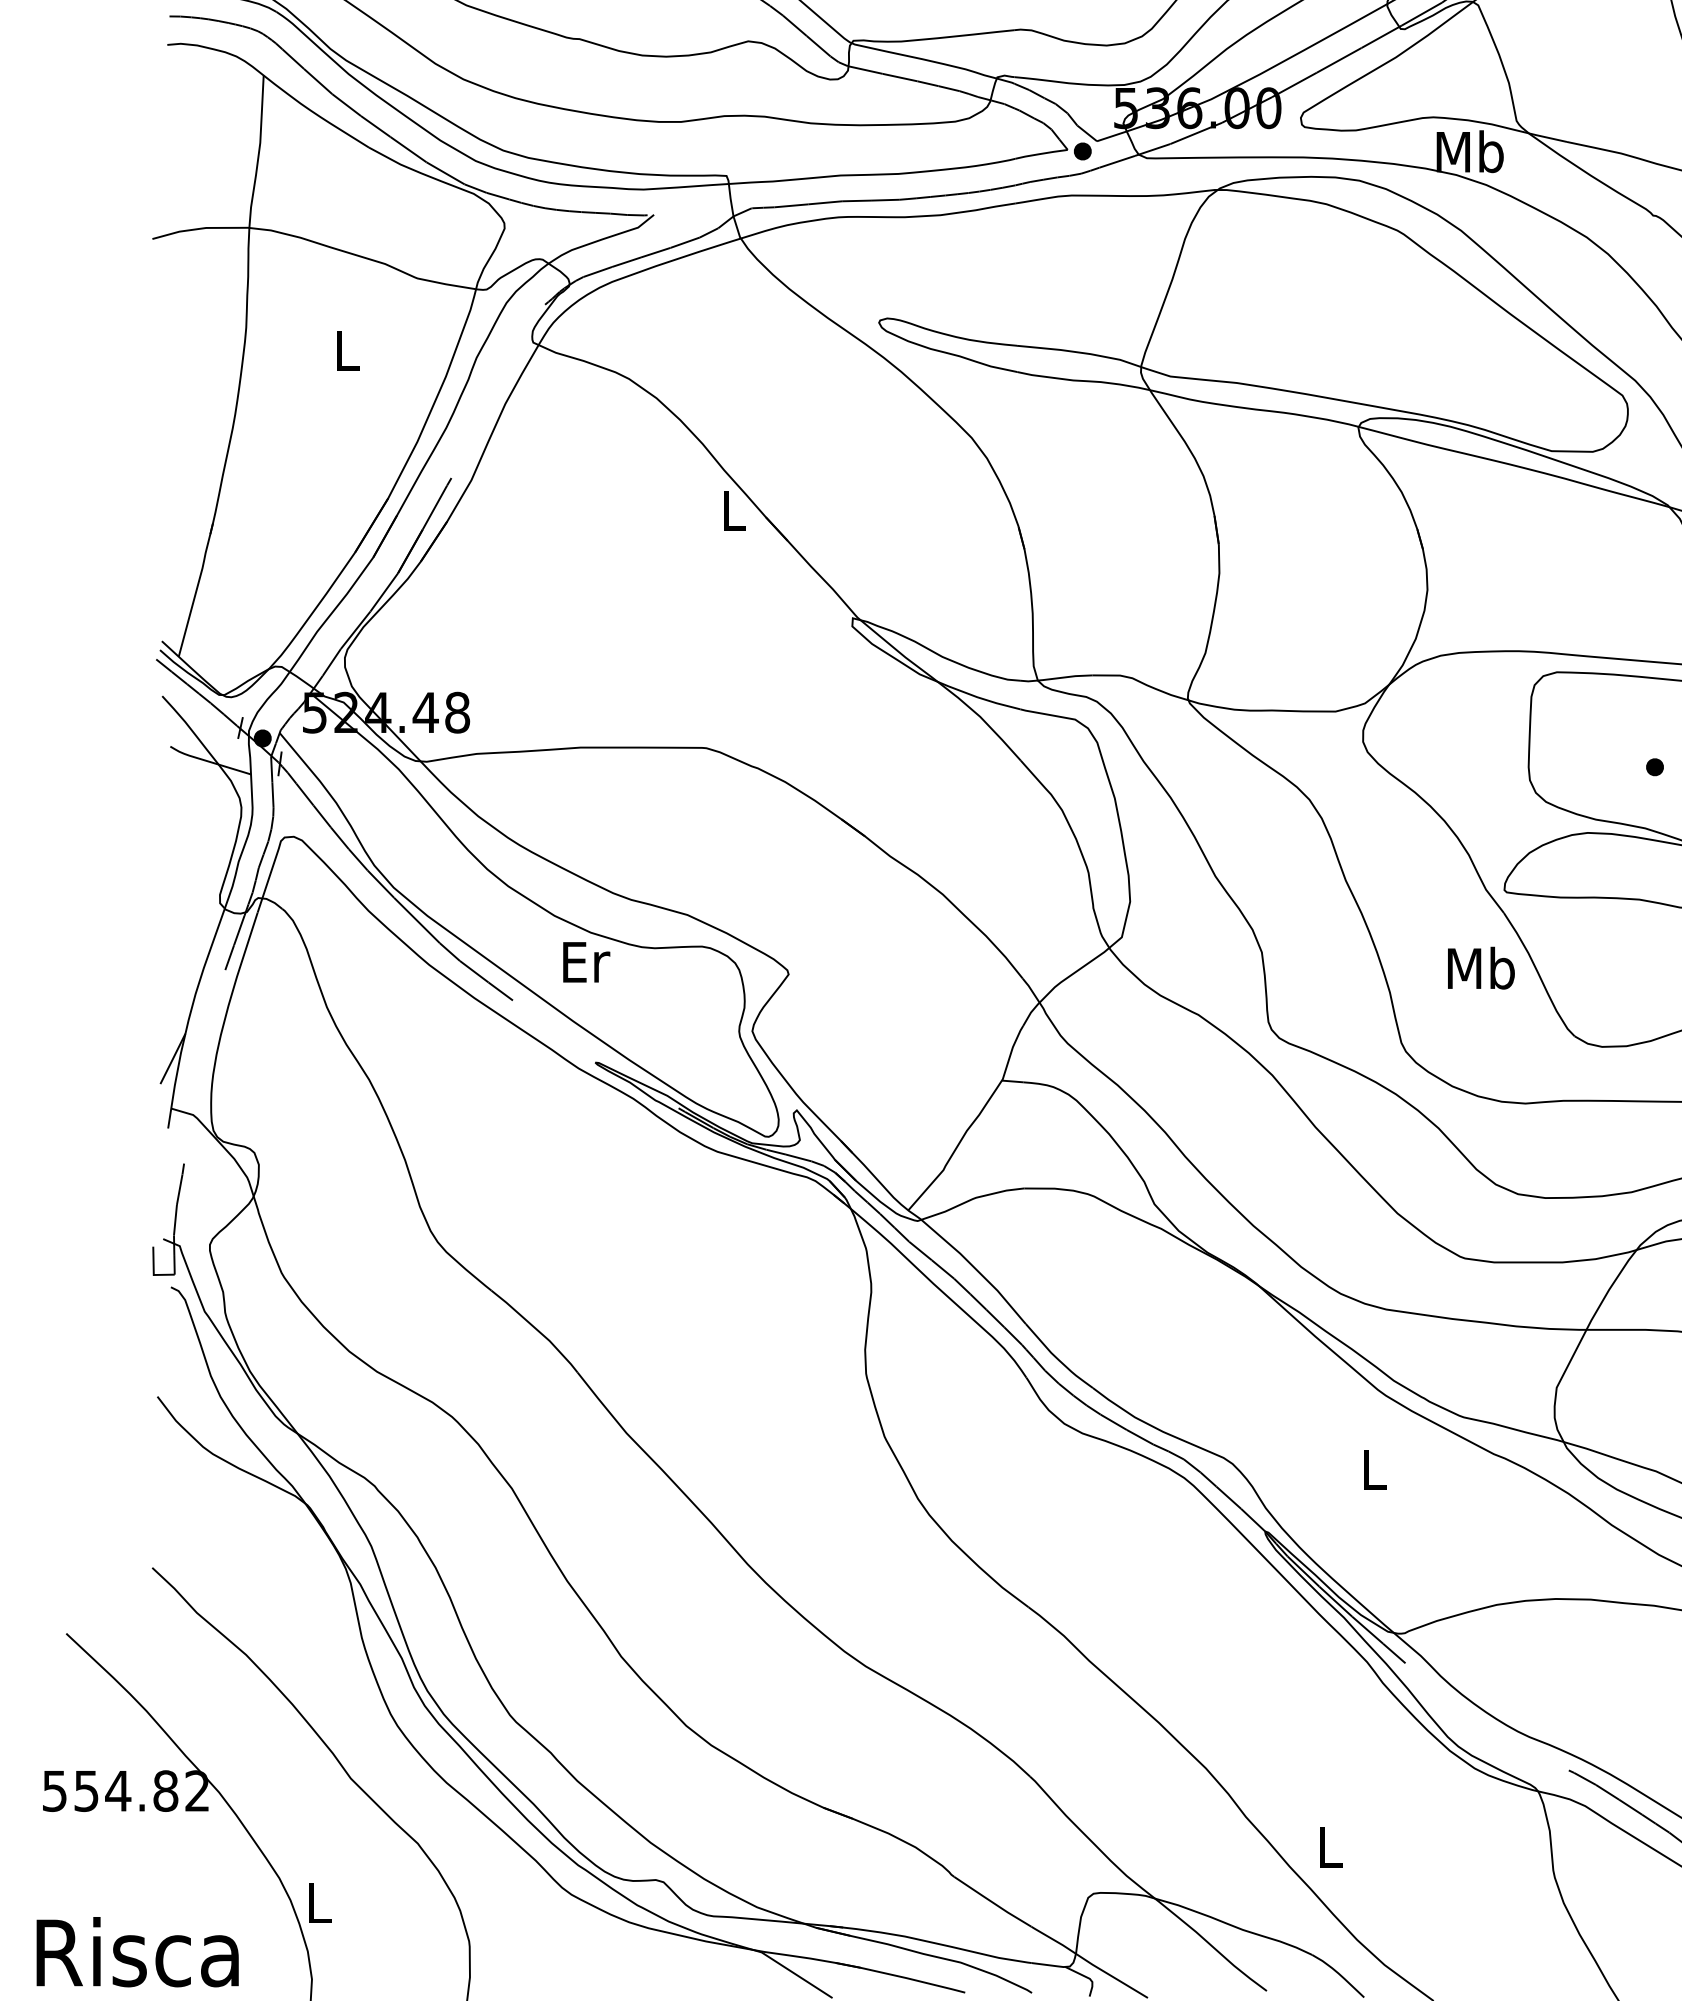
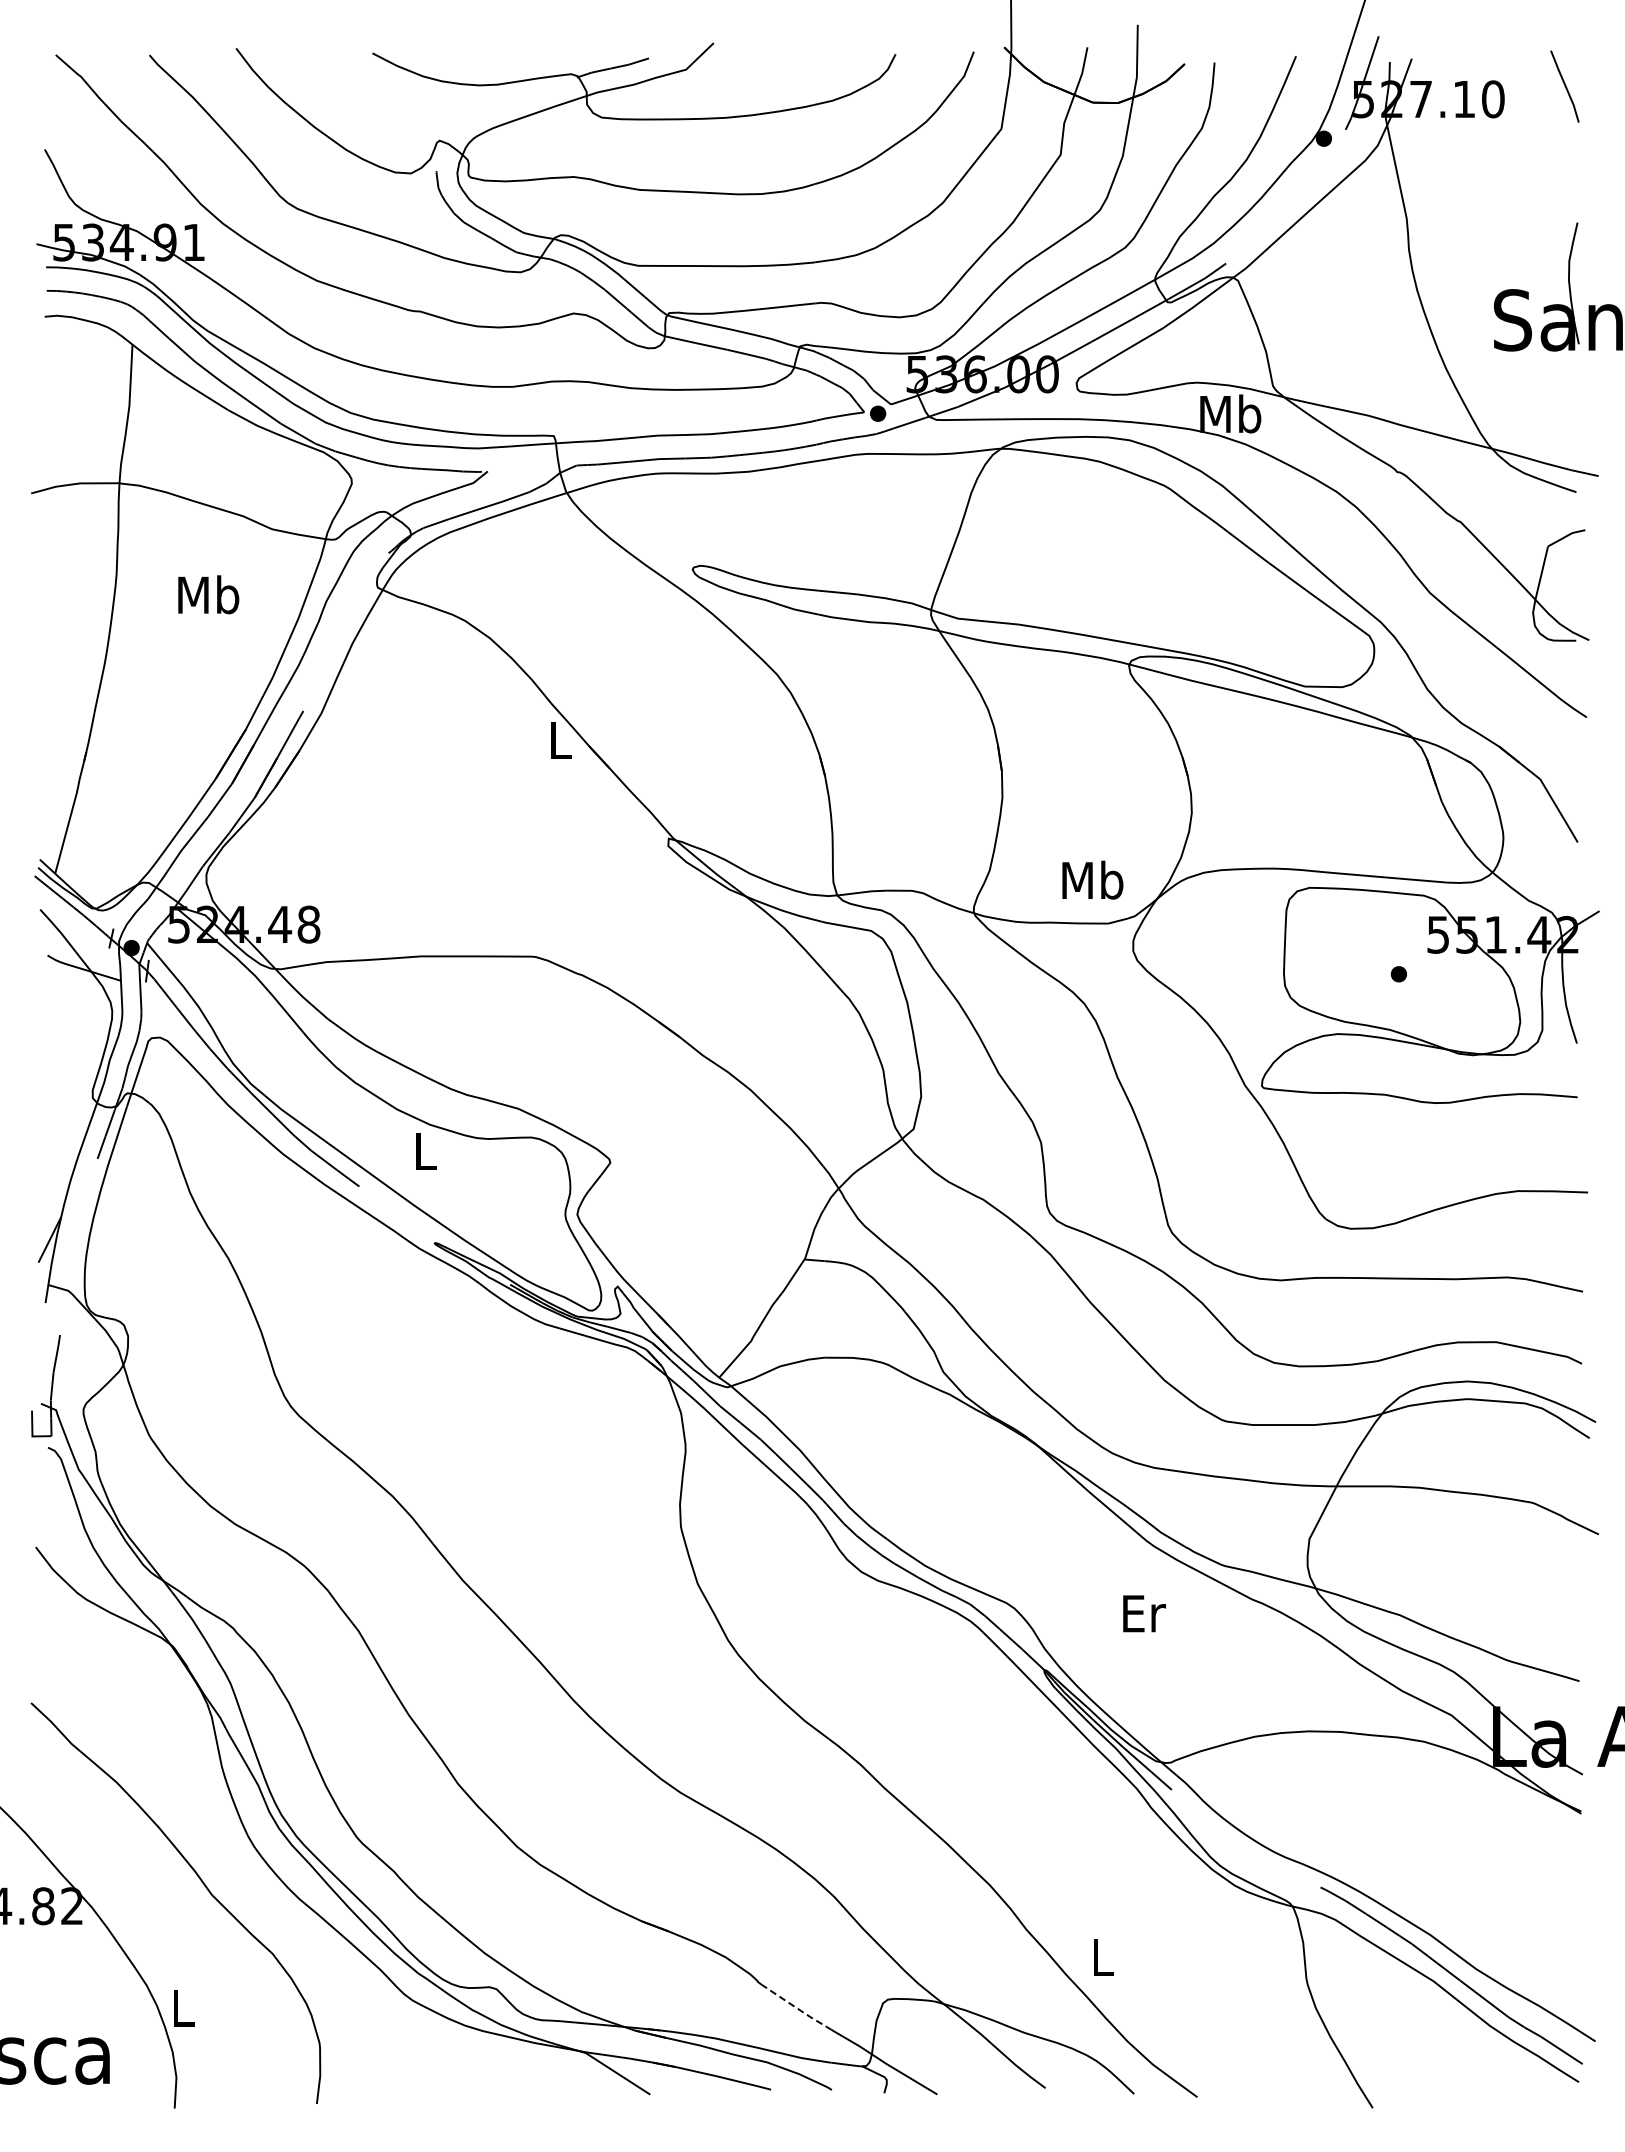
text: (347, 350) -> (208, 594), L -> Mb
text: (586, 961) -> (426, 1151), Er -> L
text: (1480, 967) -> (1092, 879), moved
text: (1375, 1469) -> (1144, 1613), L -> Er
line: (993, 1902) -> (796, 2007), solid -> dashed

